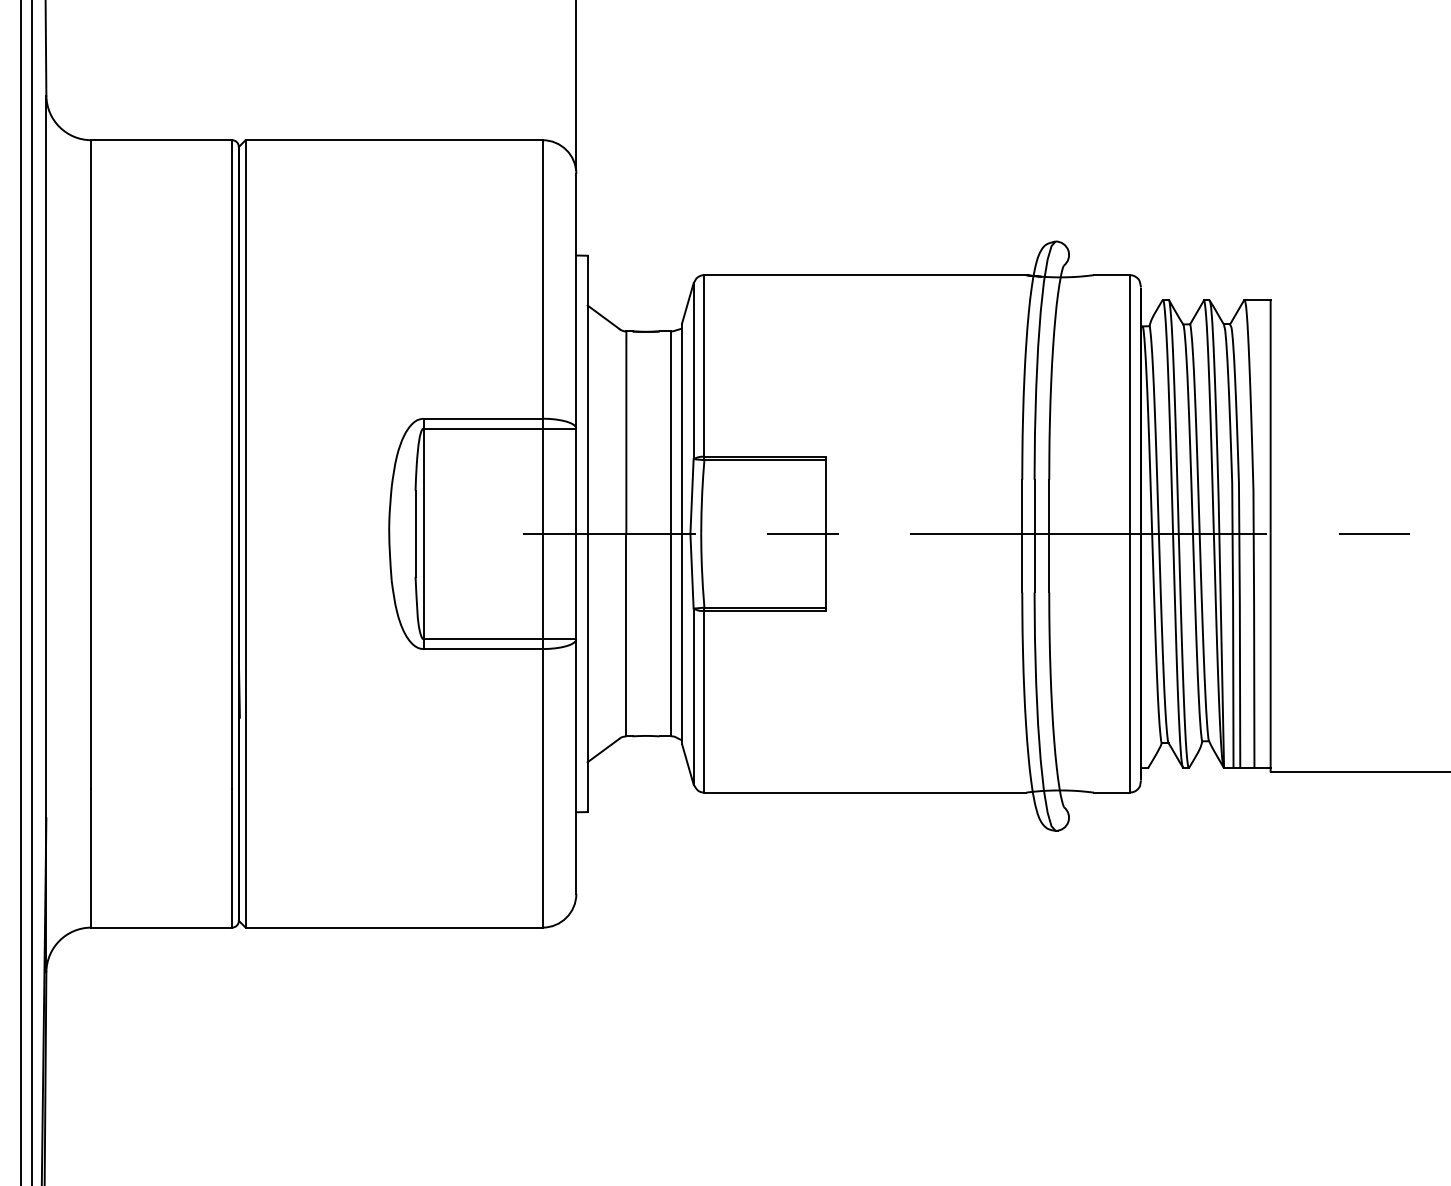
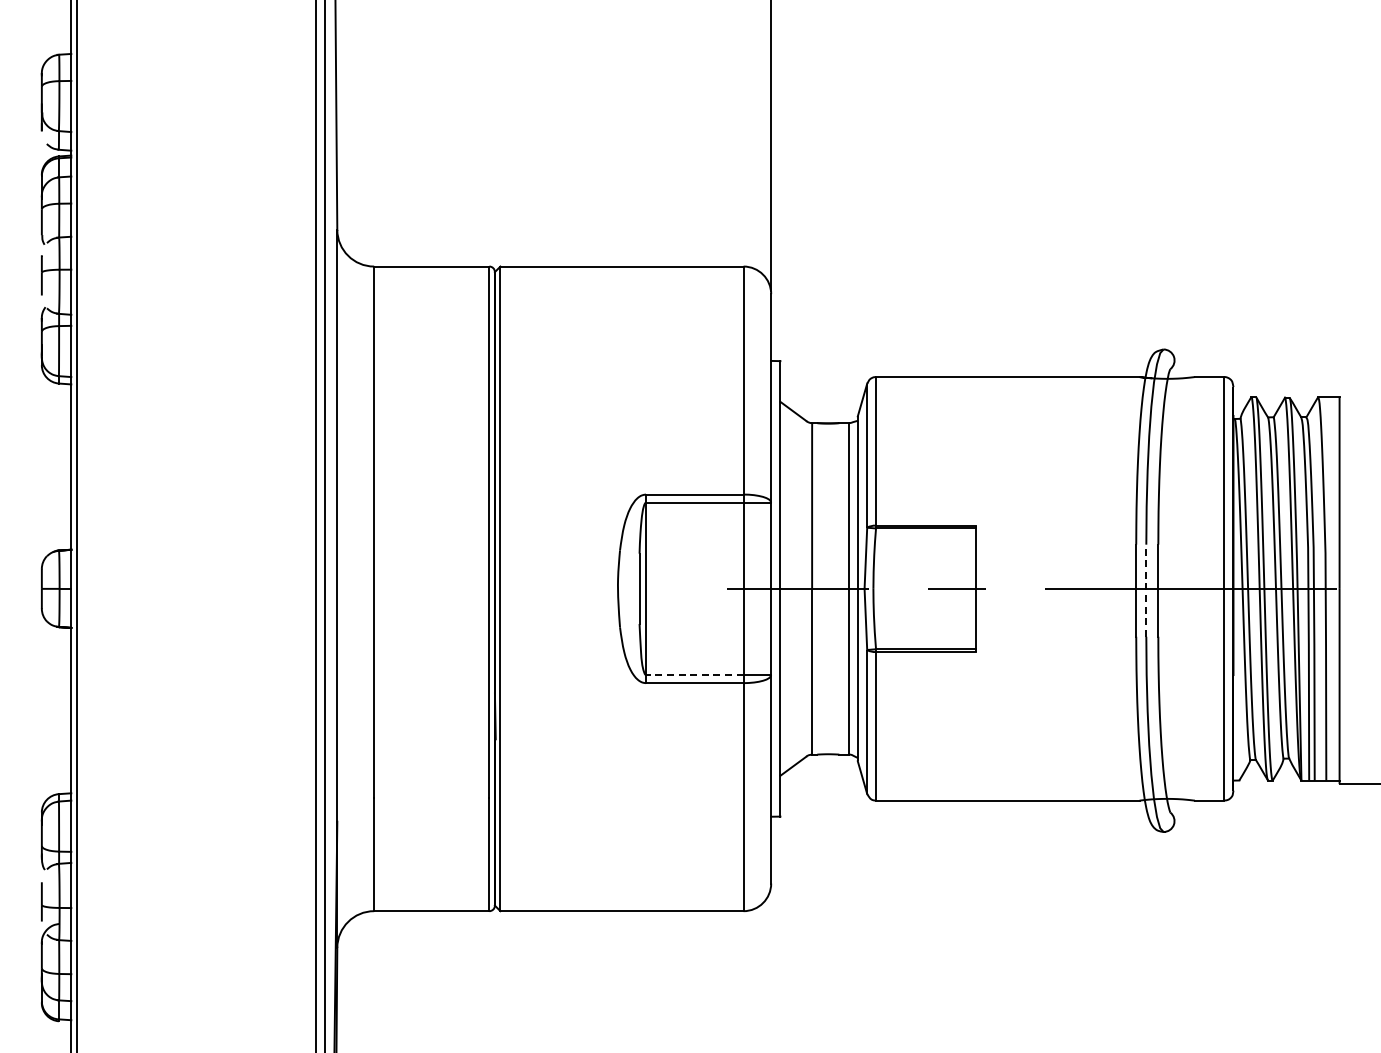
line: (1034, 535) -> (1146, 590), solid -> dashed
line: (482, 639) -> (694, 675), solid -> dashed

